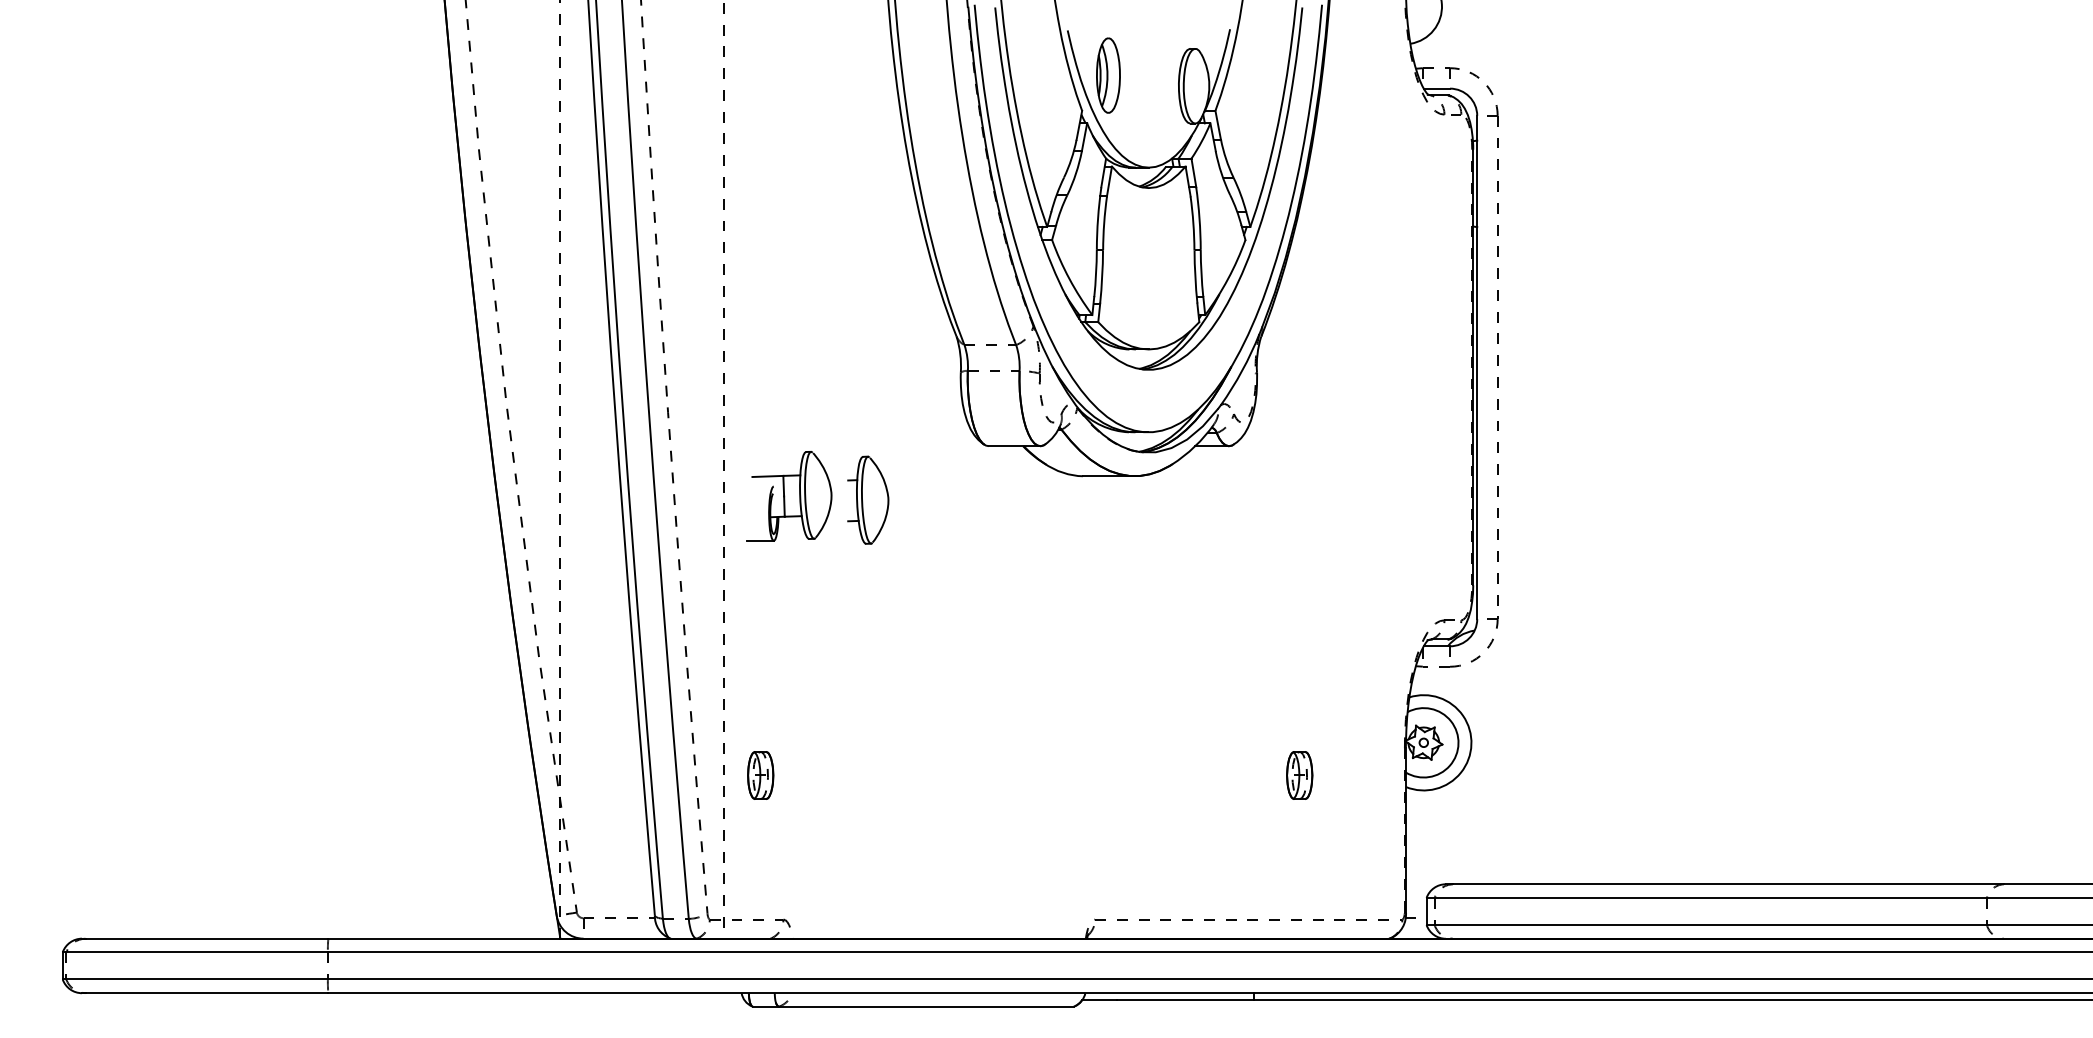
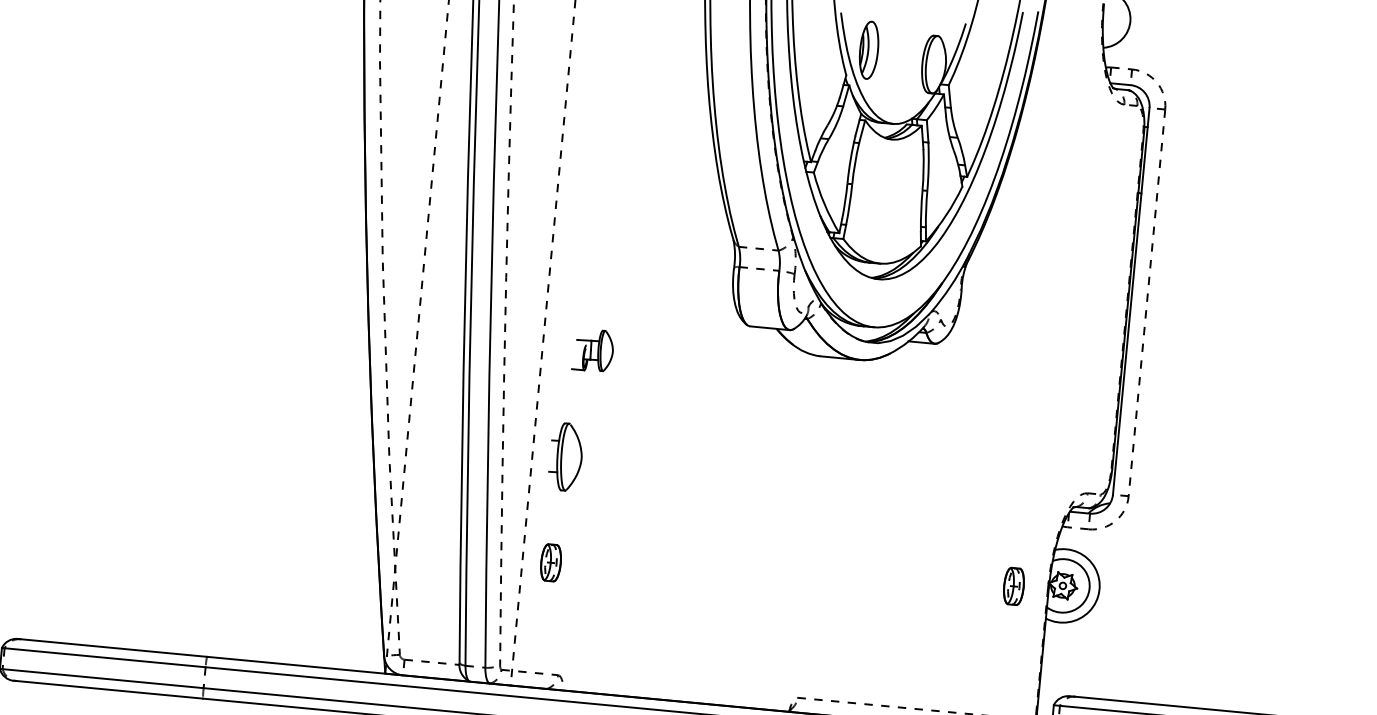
part: (789, 496) -> (593, 350), size x0.6
part: (868, 499) -> (566, 456), moved
part: (1299, 775) -> (1013, 586), moved

